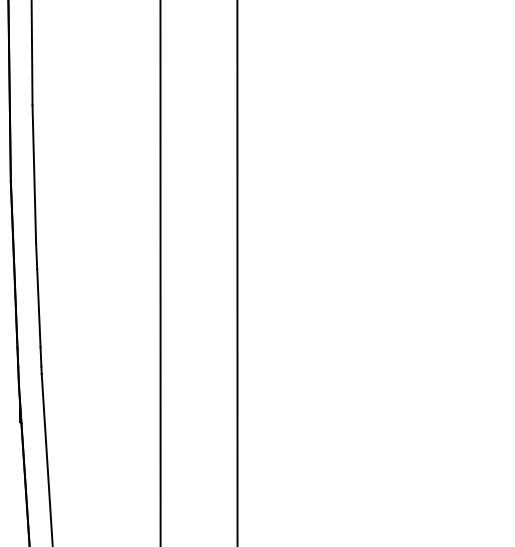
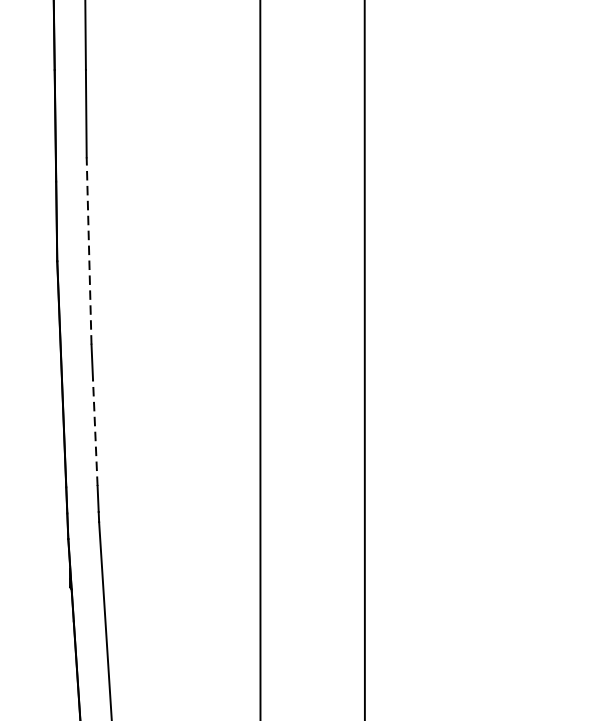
line: (34, 173) -> (89, 250), solid -> dashed
line: (38, 307) -> (94, 431), solid -> dashed

